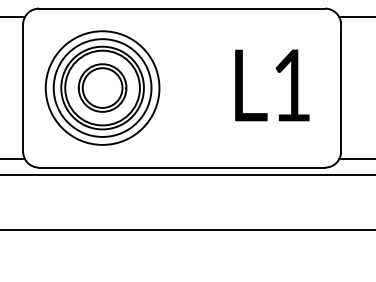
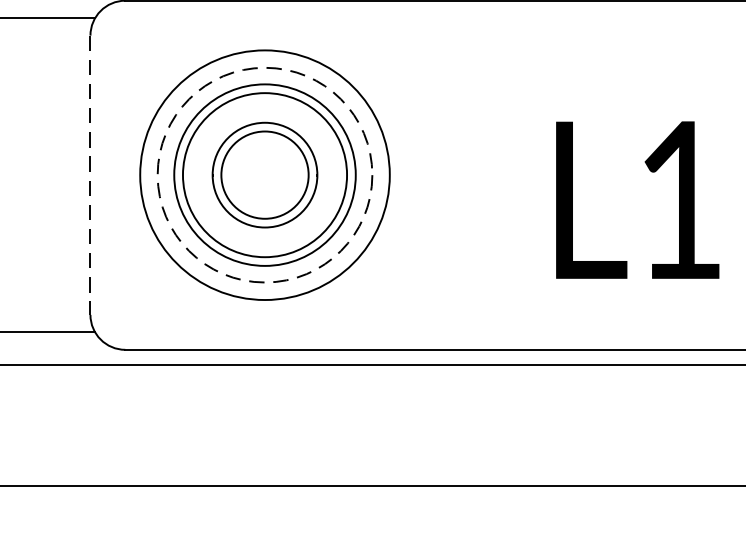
text: (272, 85) -> (638, 200), moved
circle: (102, 87) -> (264, 173), solid -> dashed
line: (23, 88) -> (91, 176), solid -> dashed

